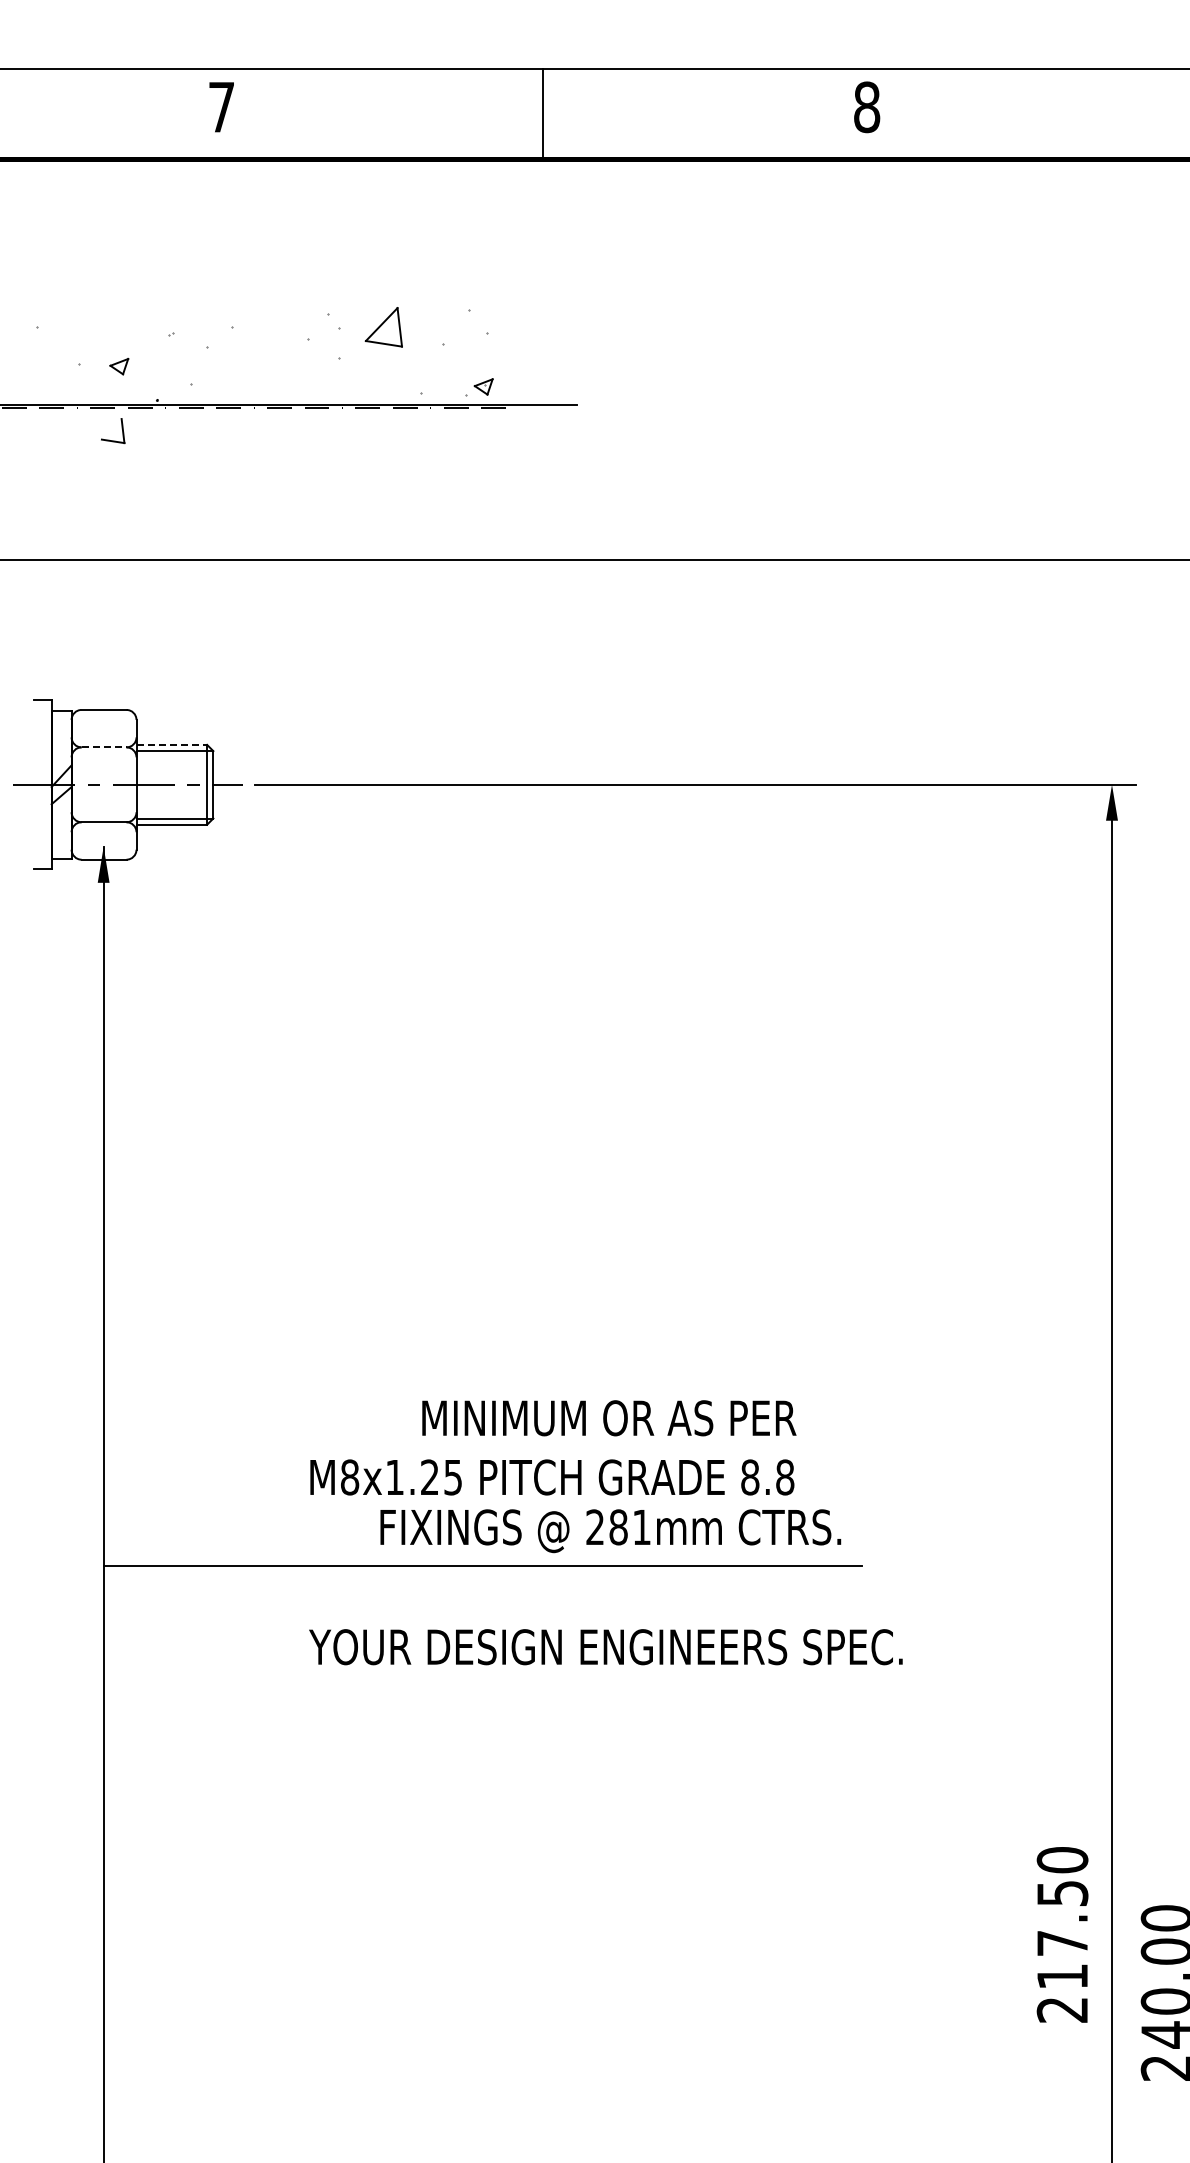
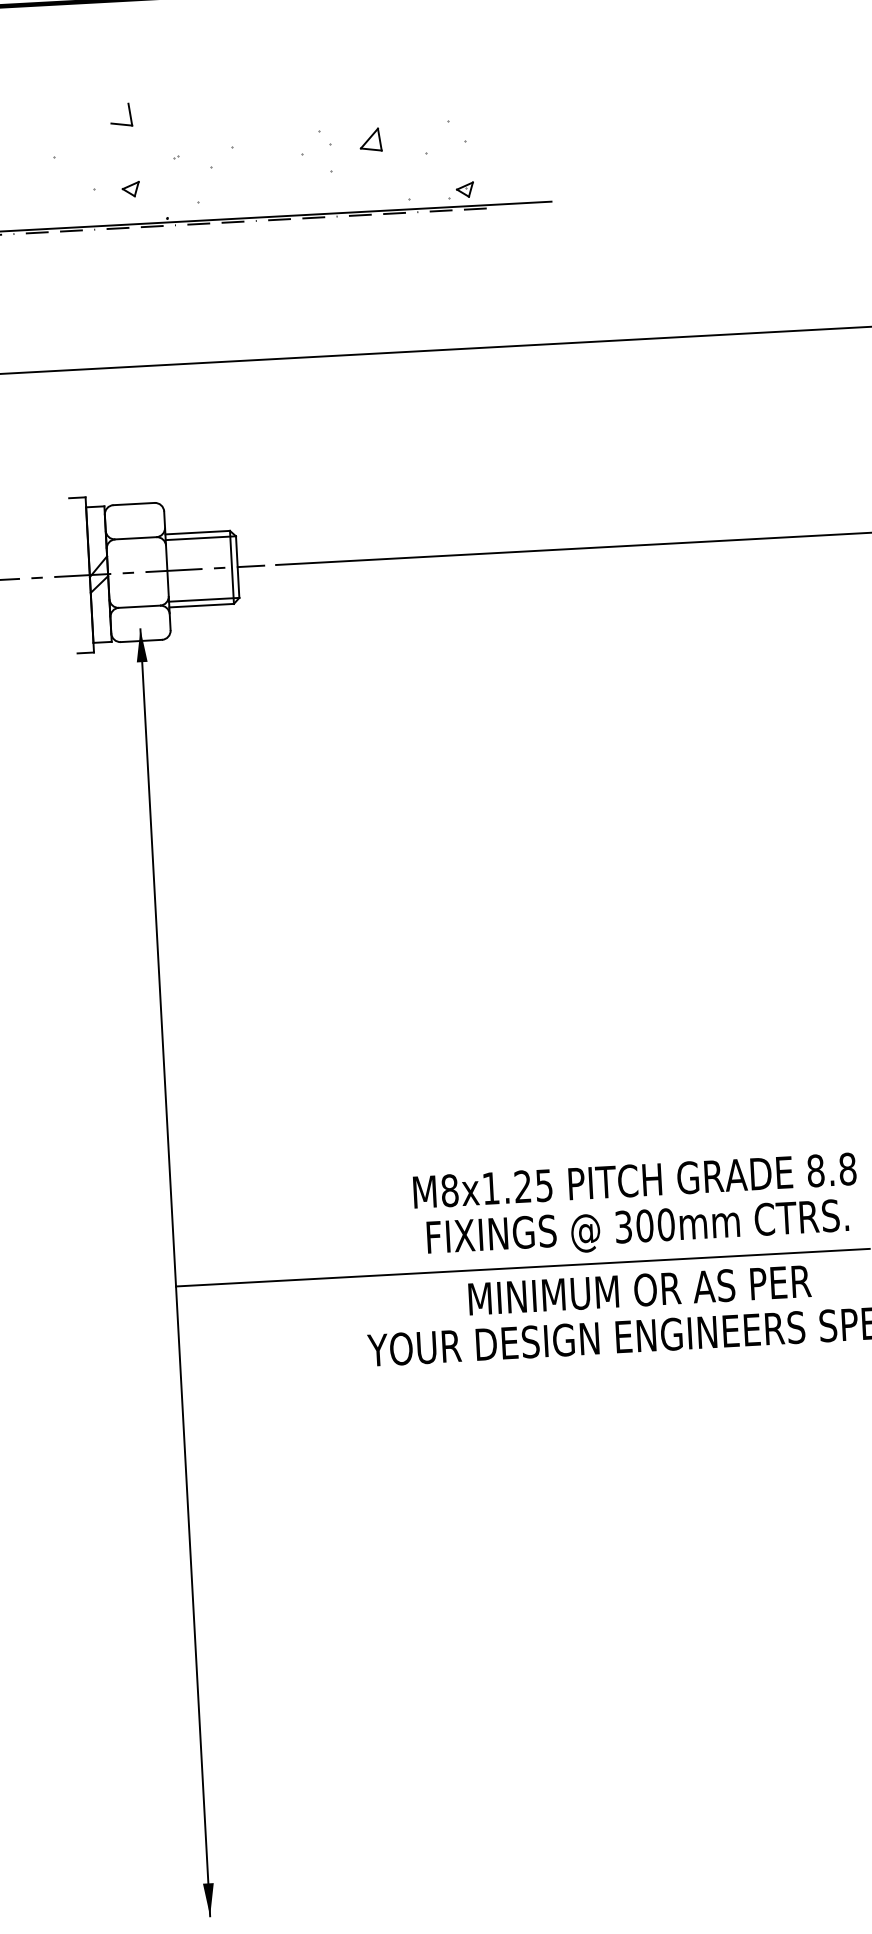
part: (383, 326) -> (370, 139), size x0.62
part: (121, 428) -> (128, 112), moved
line: (172, 744) -> (198, 532), dashed -> solid
line: (104, 747) -> (136, 538), dashed -> solid
text: (609, 1418) -> (640, 1290), moved
text: (552, 1477) -> (635, 1180), moved
text: (618, 1527) -> (644, 1226), 281mm -> 300mm

